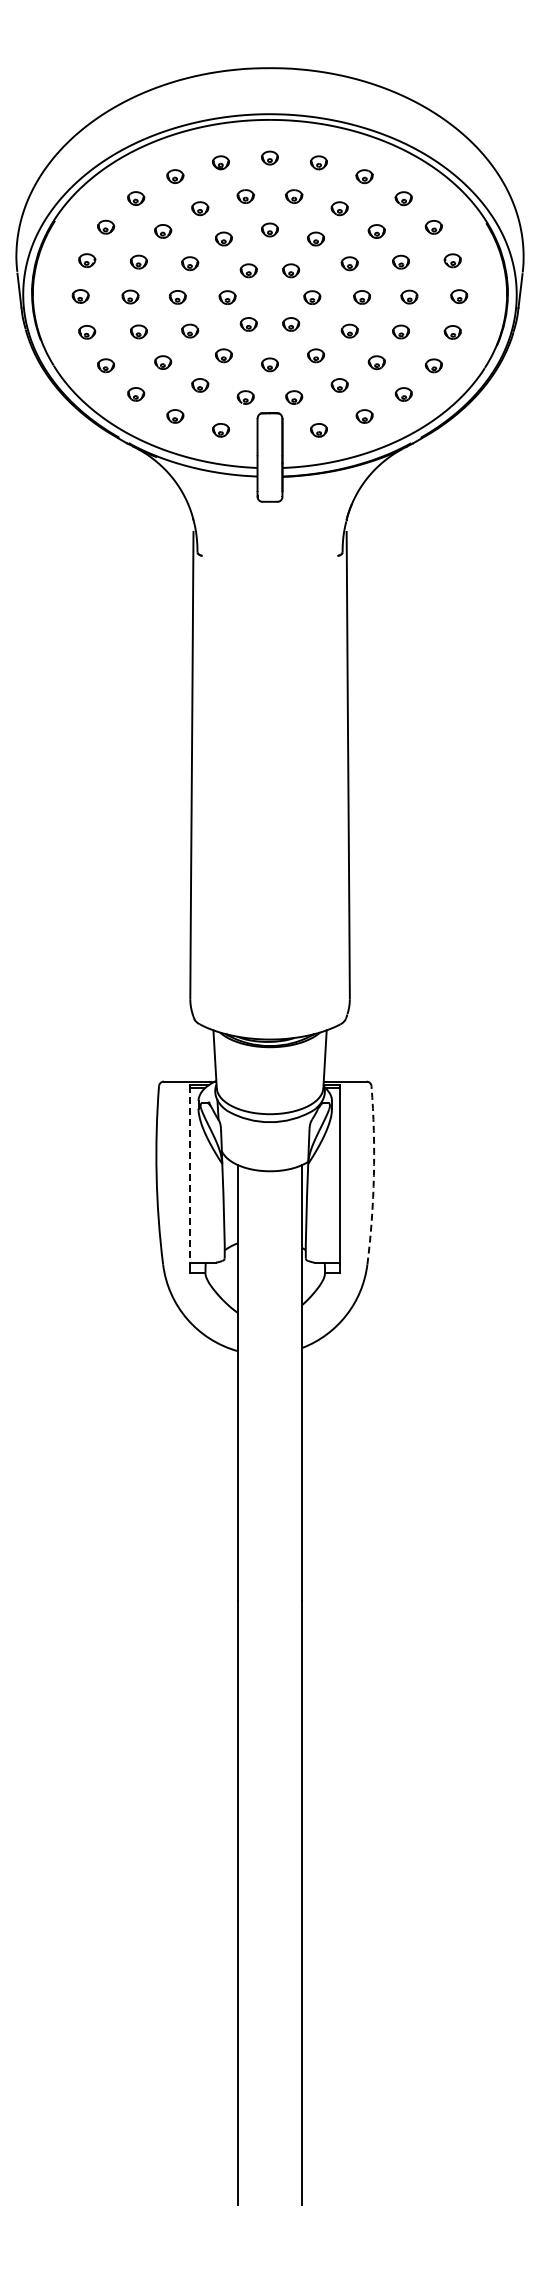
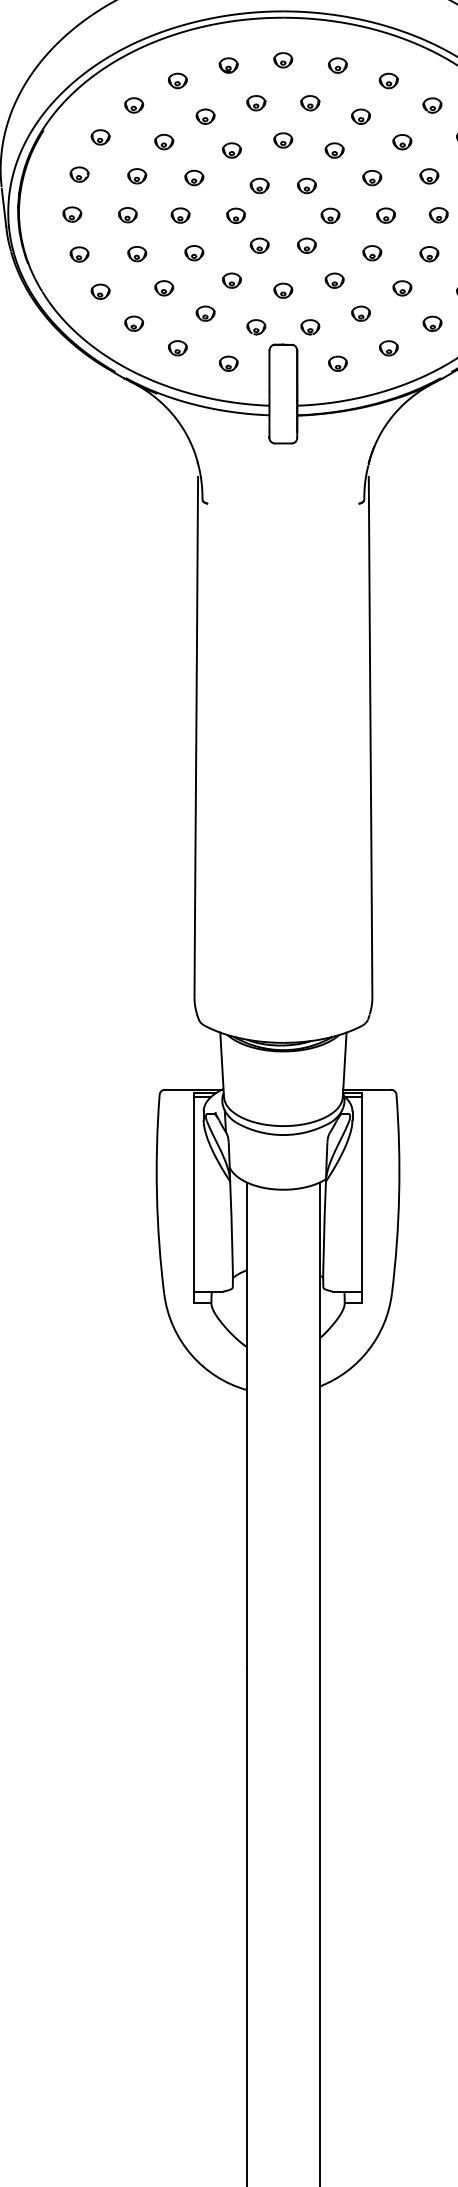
line: (190, 1175) -> (194, 1194), dashed -> solid
arc: (373, 1175) -> (398, 1194), dashed -> solid

